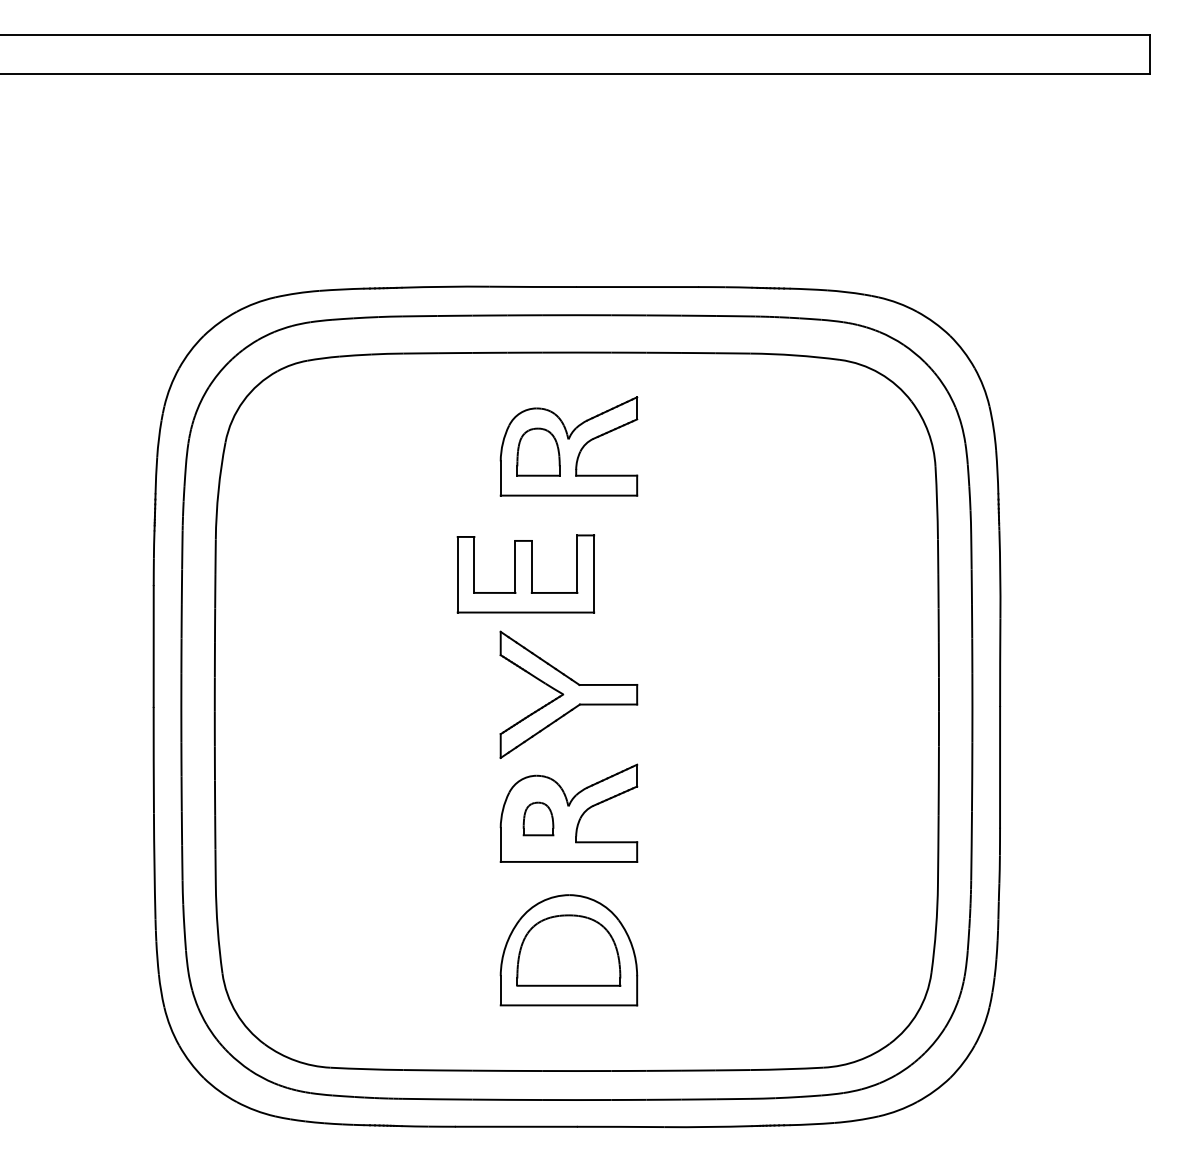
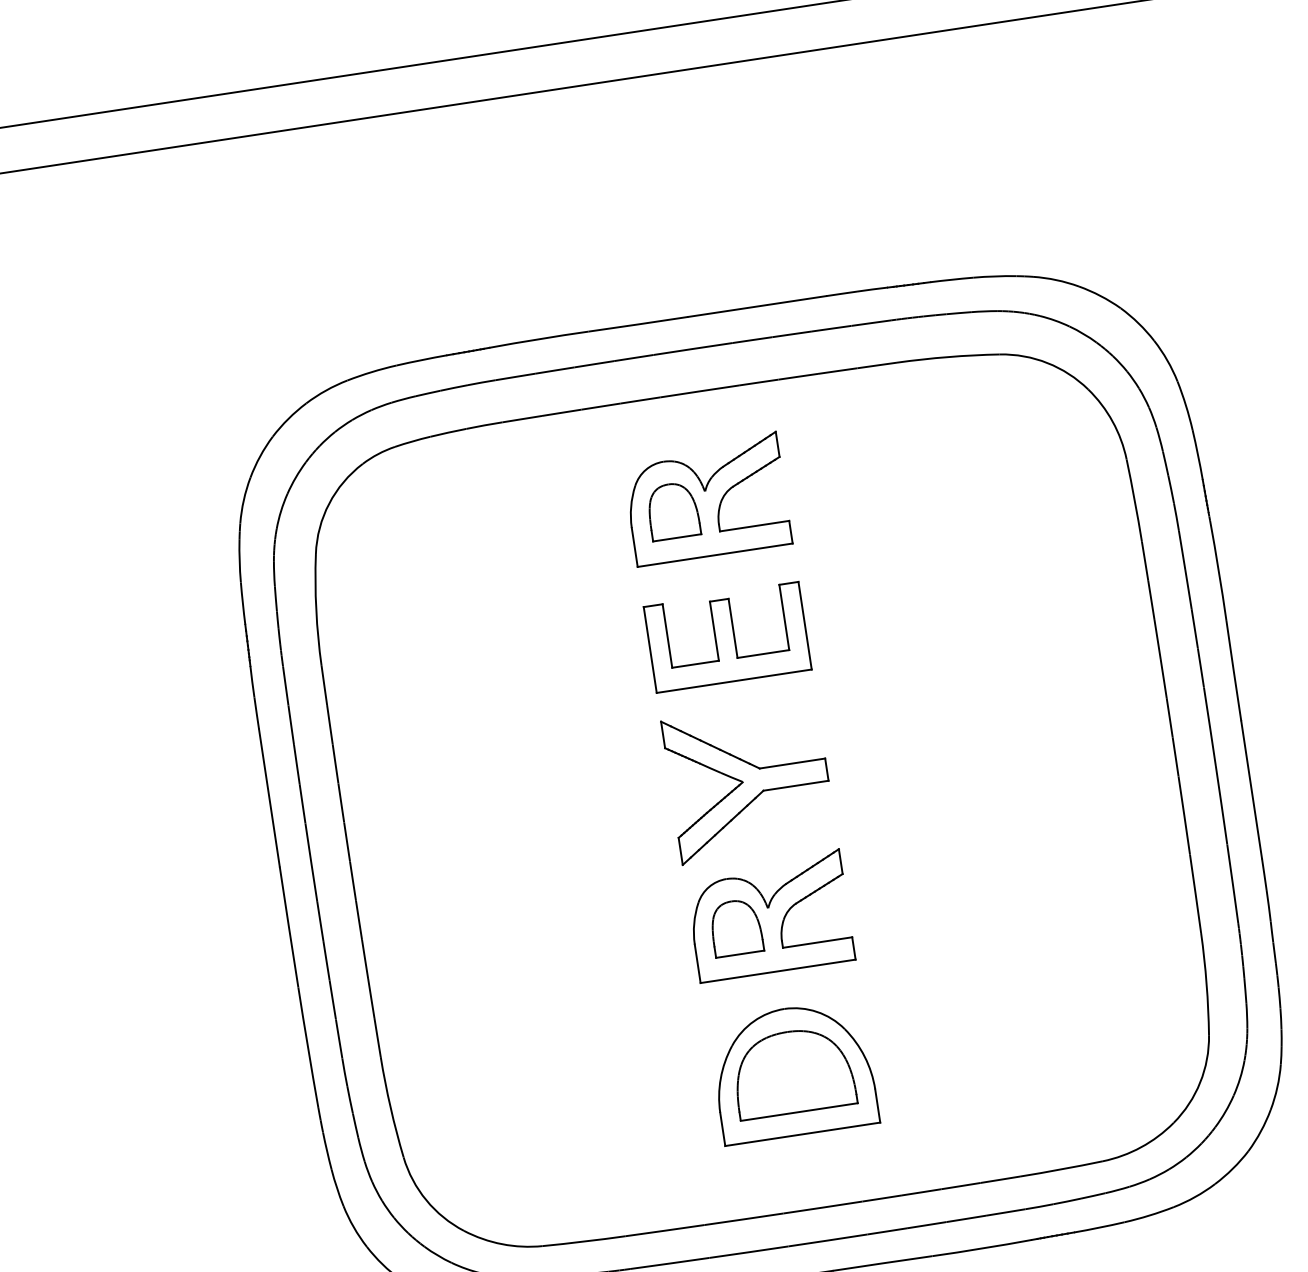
part: (525, 573) -> (727, 636), moved
part: (538, 818) -> (736, 927), size x1.43

